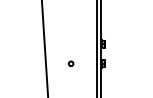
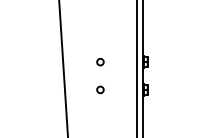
circle: (71, 43) -> (100, 61), added

